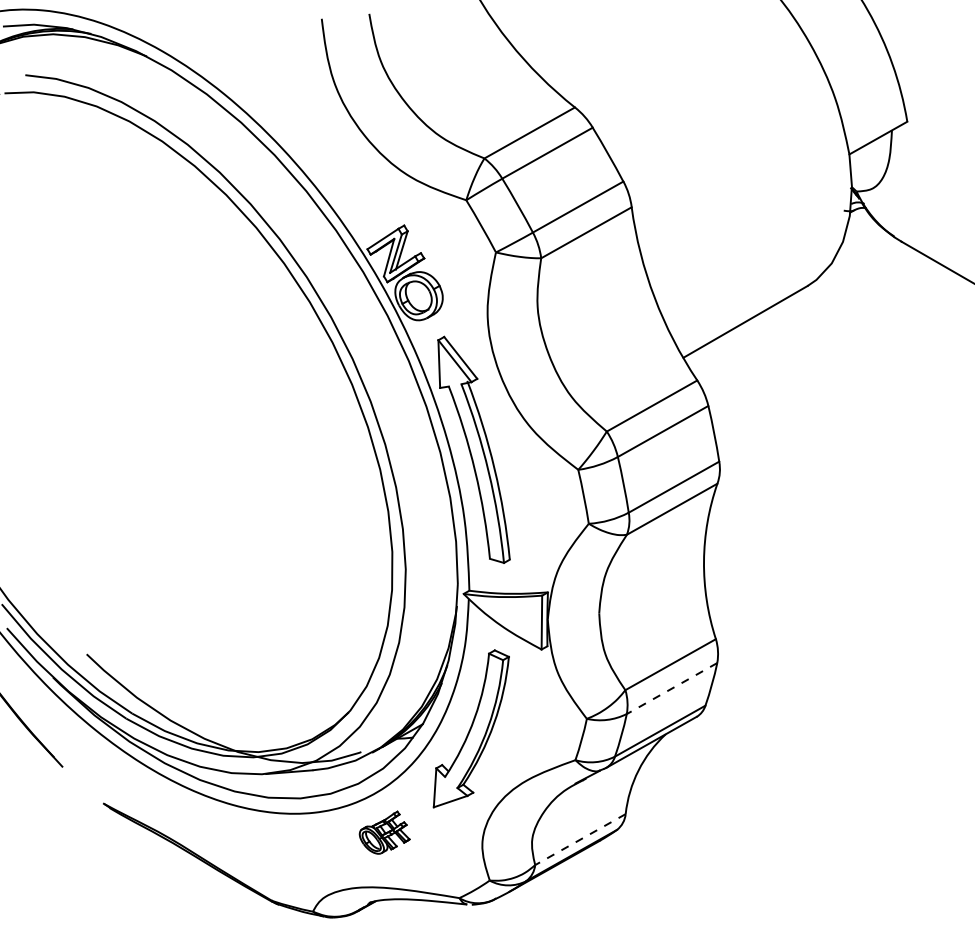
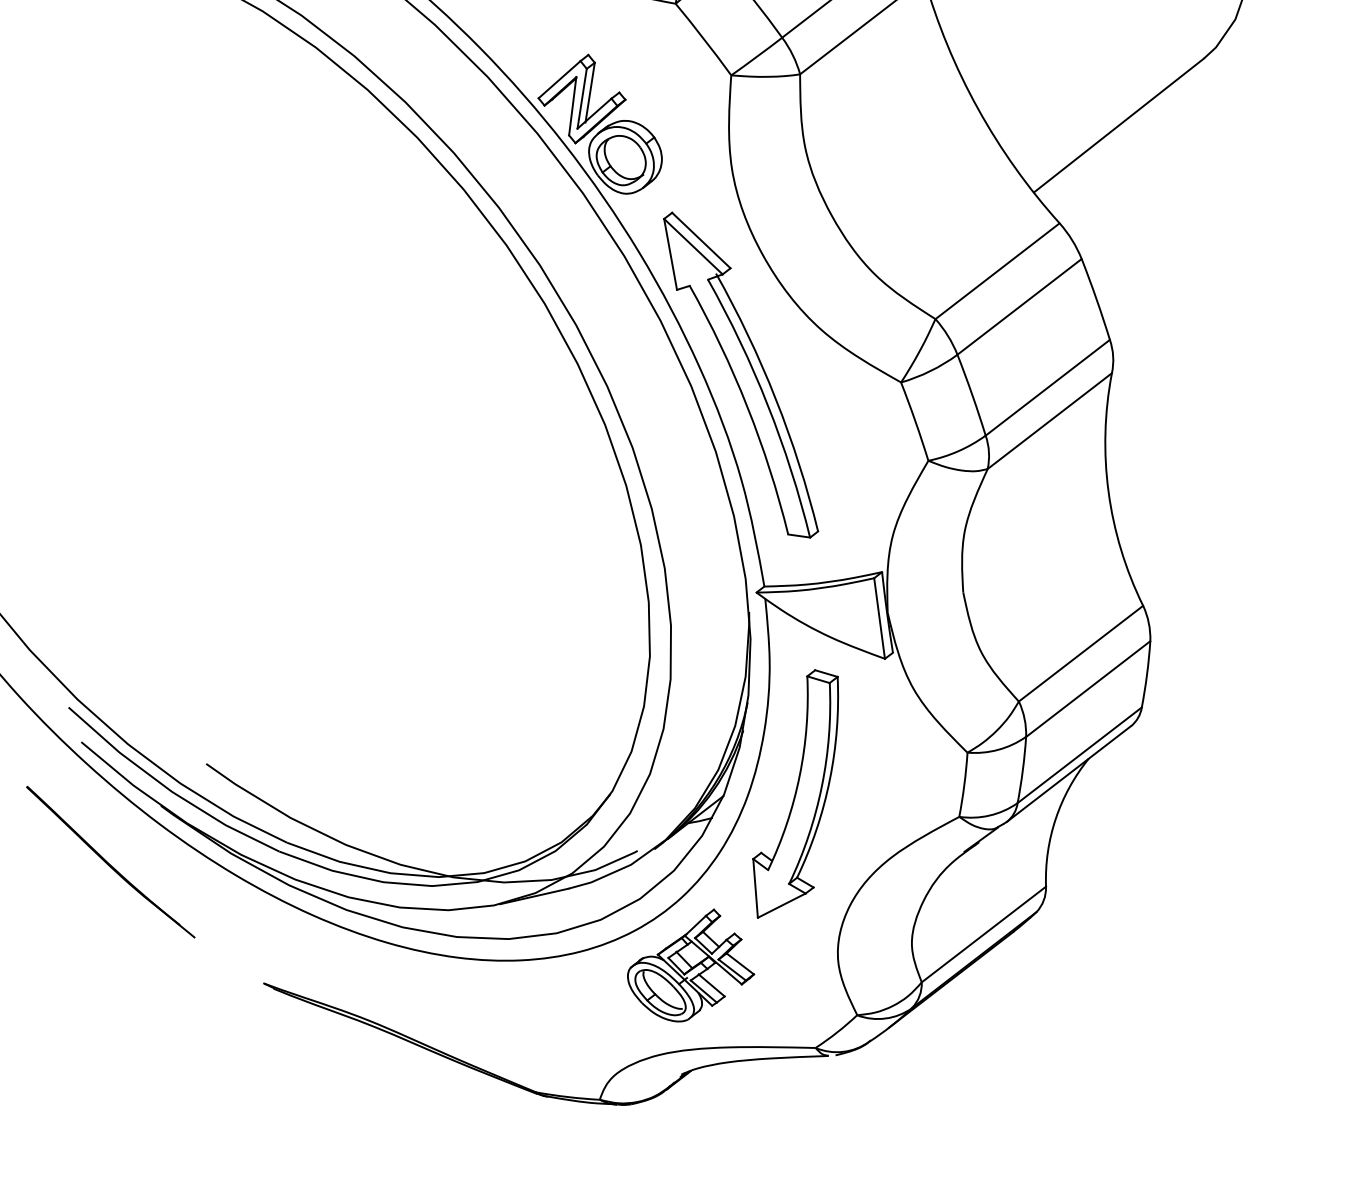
line: (672, 688) -> (1088, 688), dashed -> solid
part: (384, 832) -> (689, 966), size x1.67
line: (580, 839) -> (983, 934), dashed -> solid

